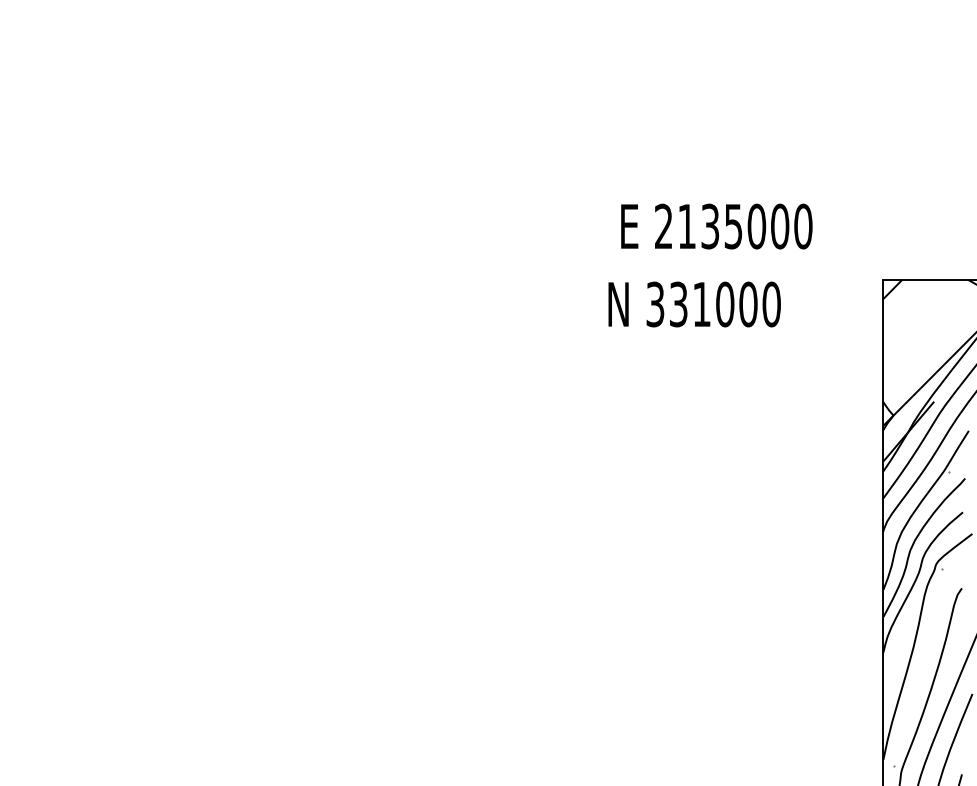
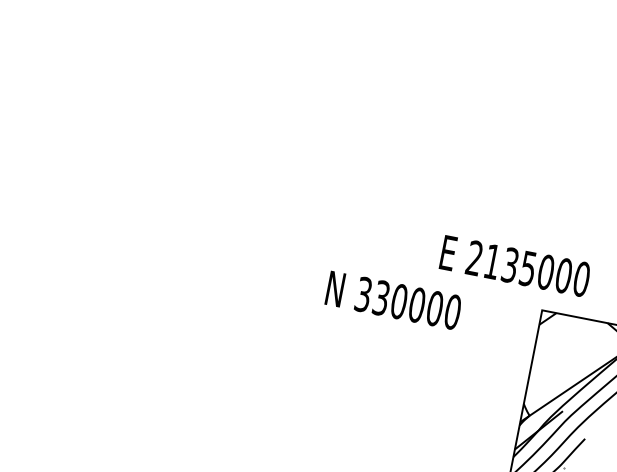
text: (716, 226) -> (515, 266), moved
text: (701, 304) -> (398, 301), 331000 -> 330000

